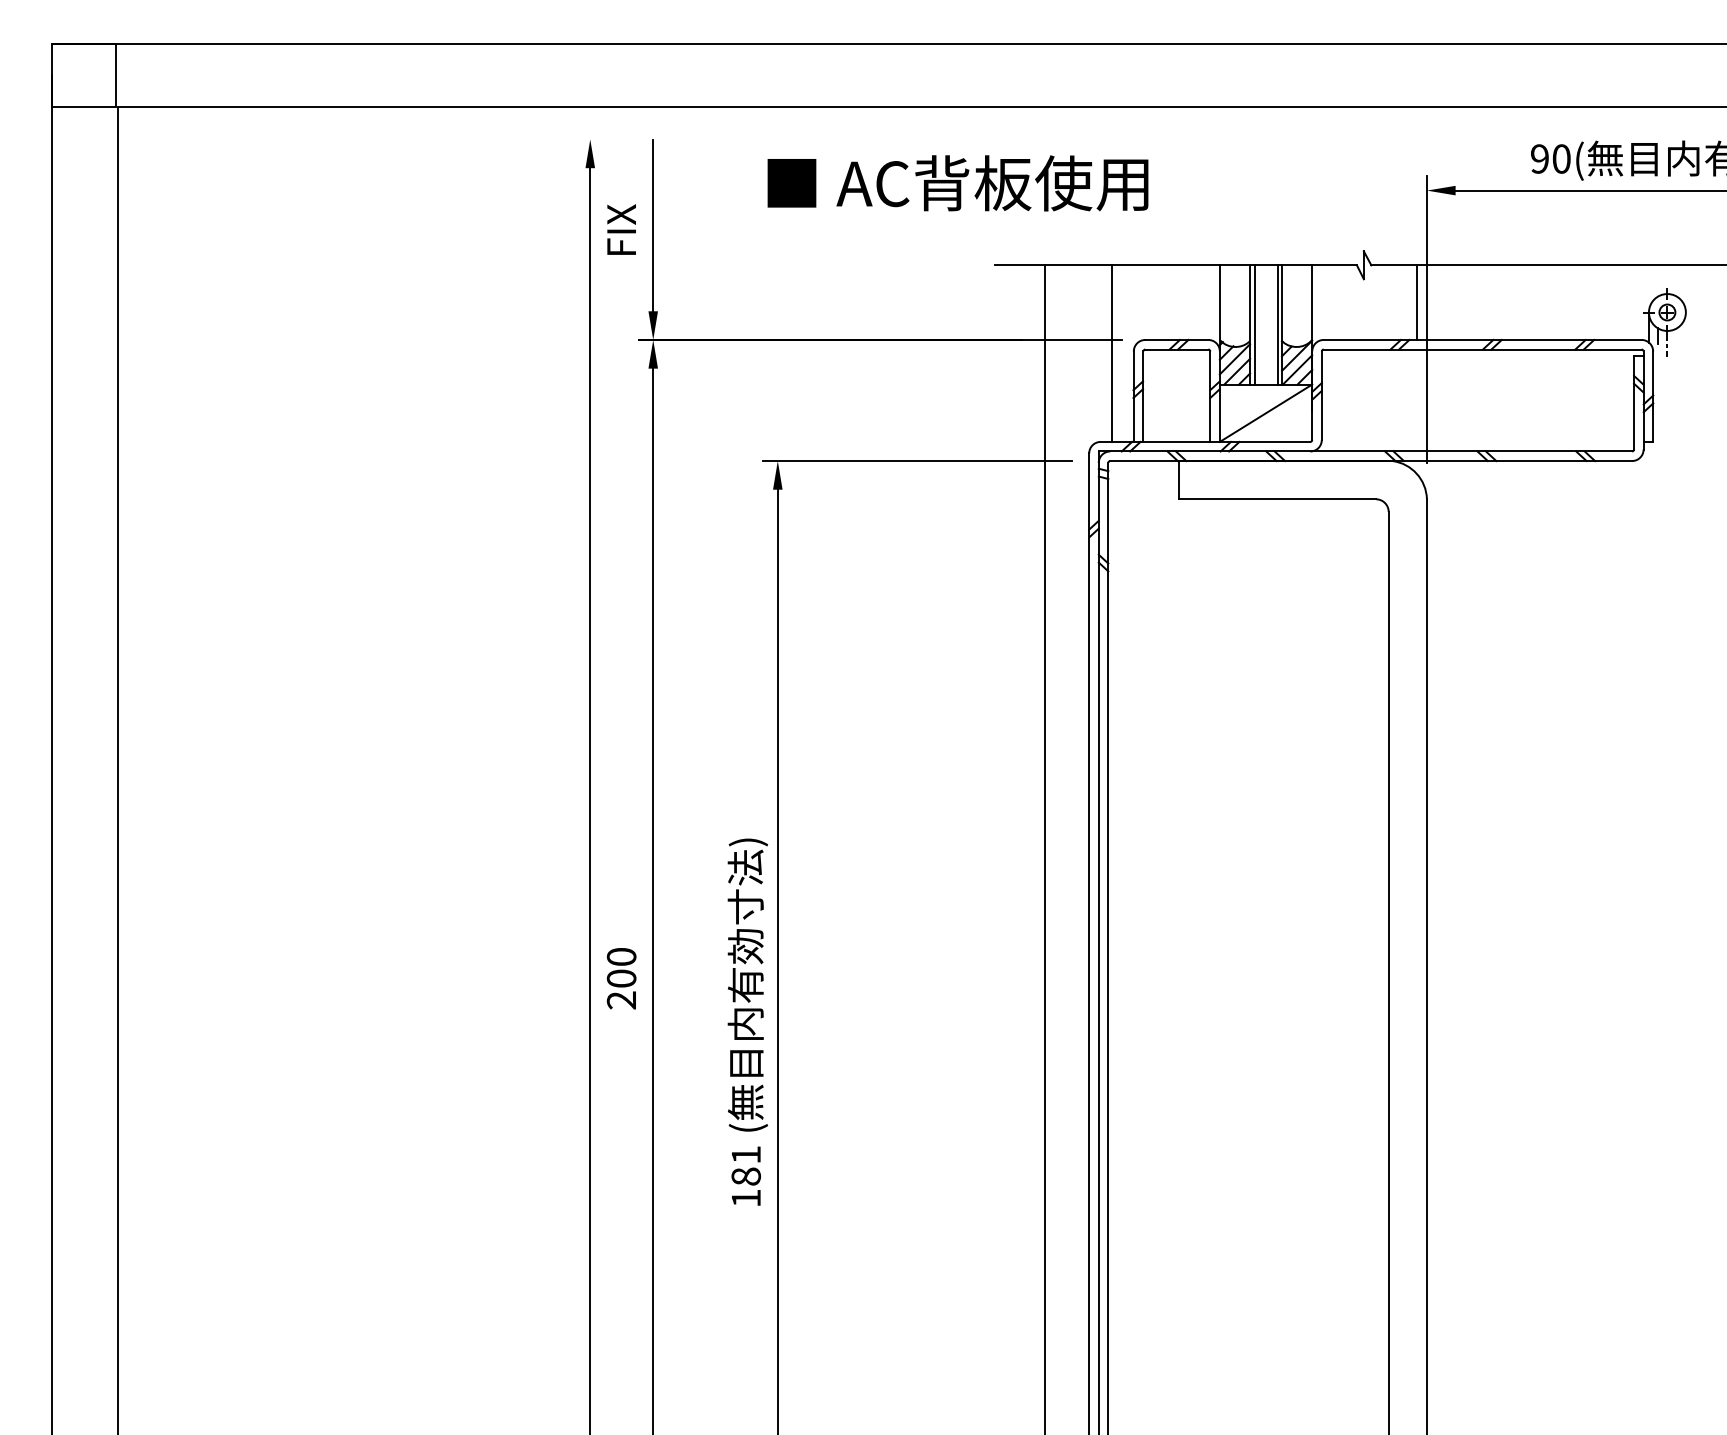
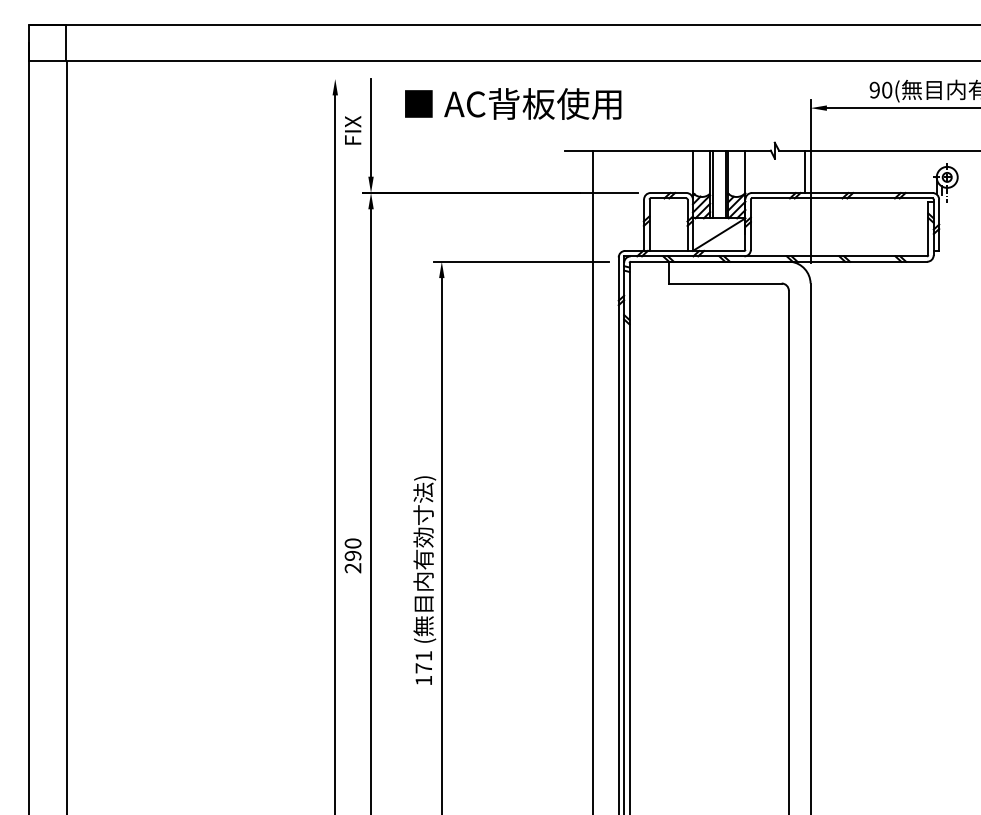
text: (958, 182) -> (513, 103), moved
line: (1111, 353) -> (631, 200), removed
text: (620, 977) -> (352, 555), 200 -> 290
text: (745, 1176) -> (423, 668), 181 -> 171

